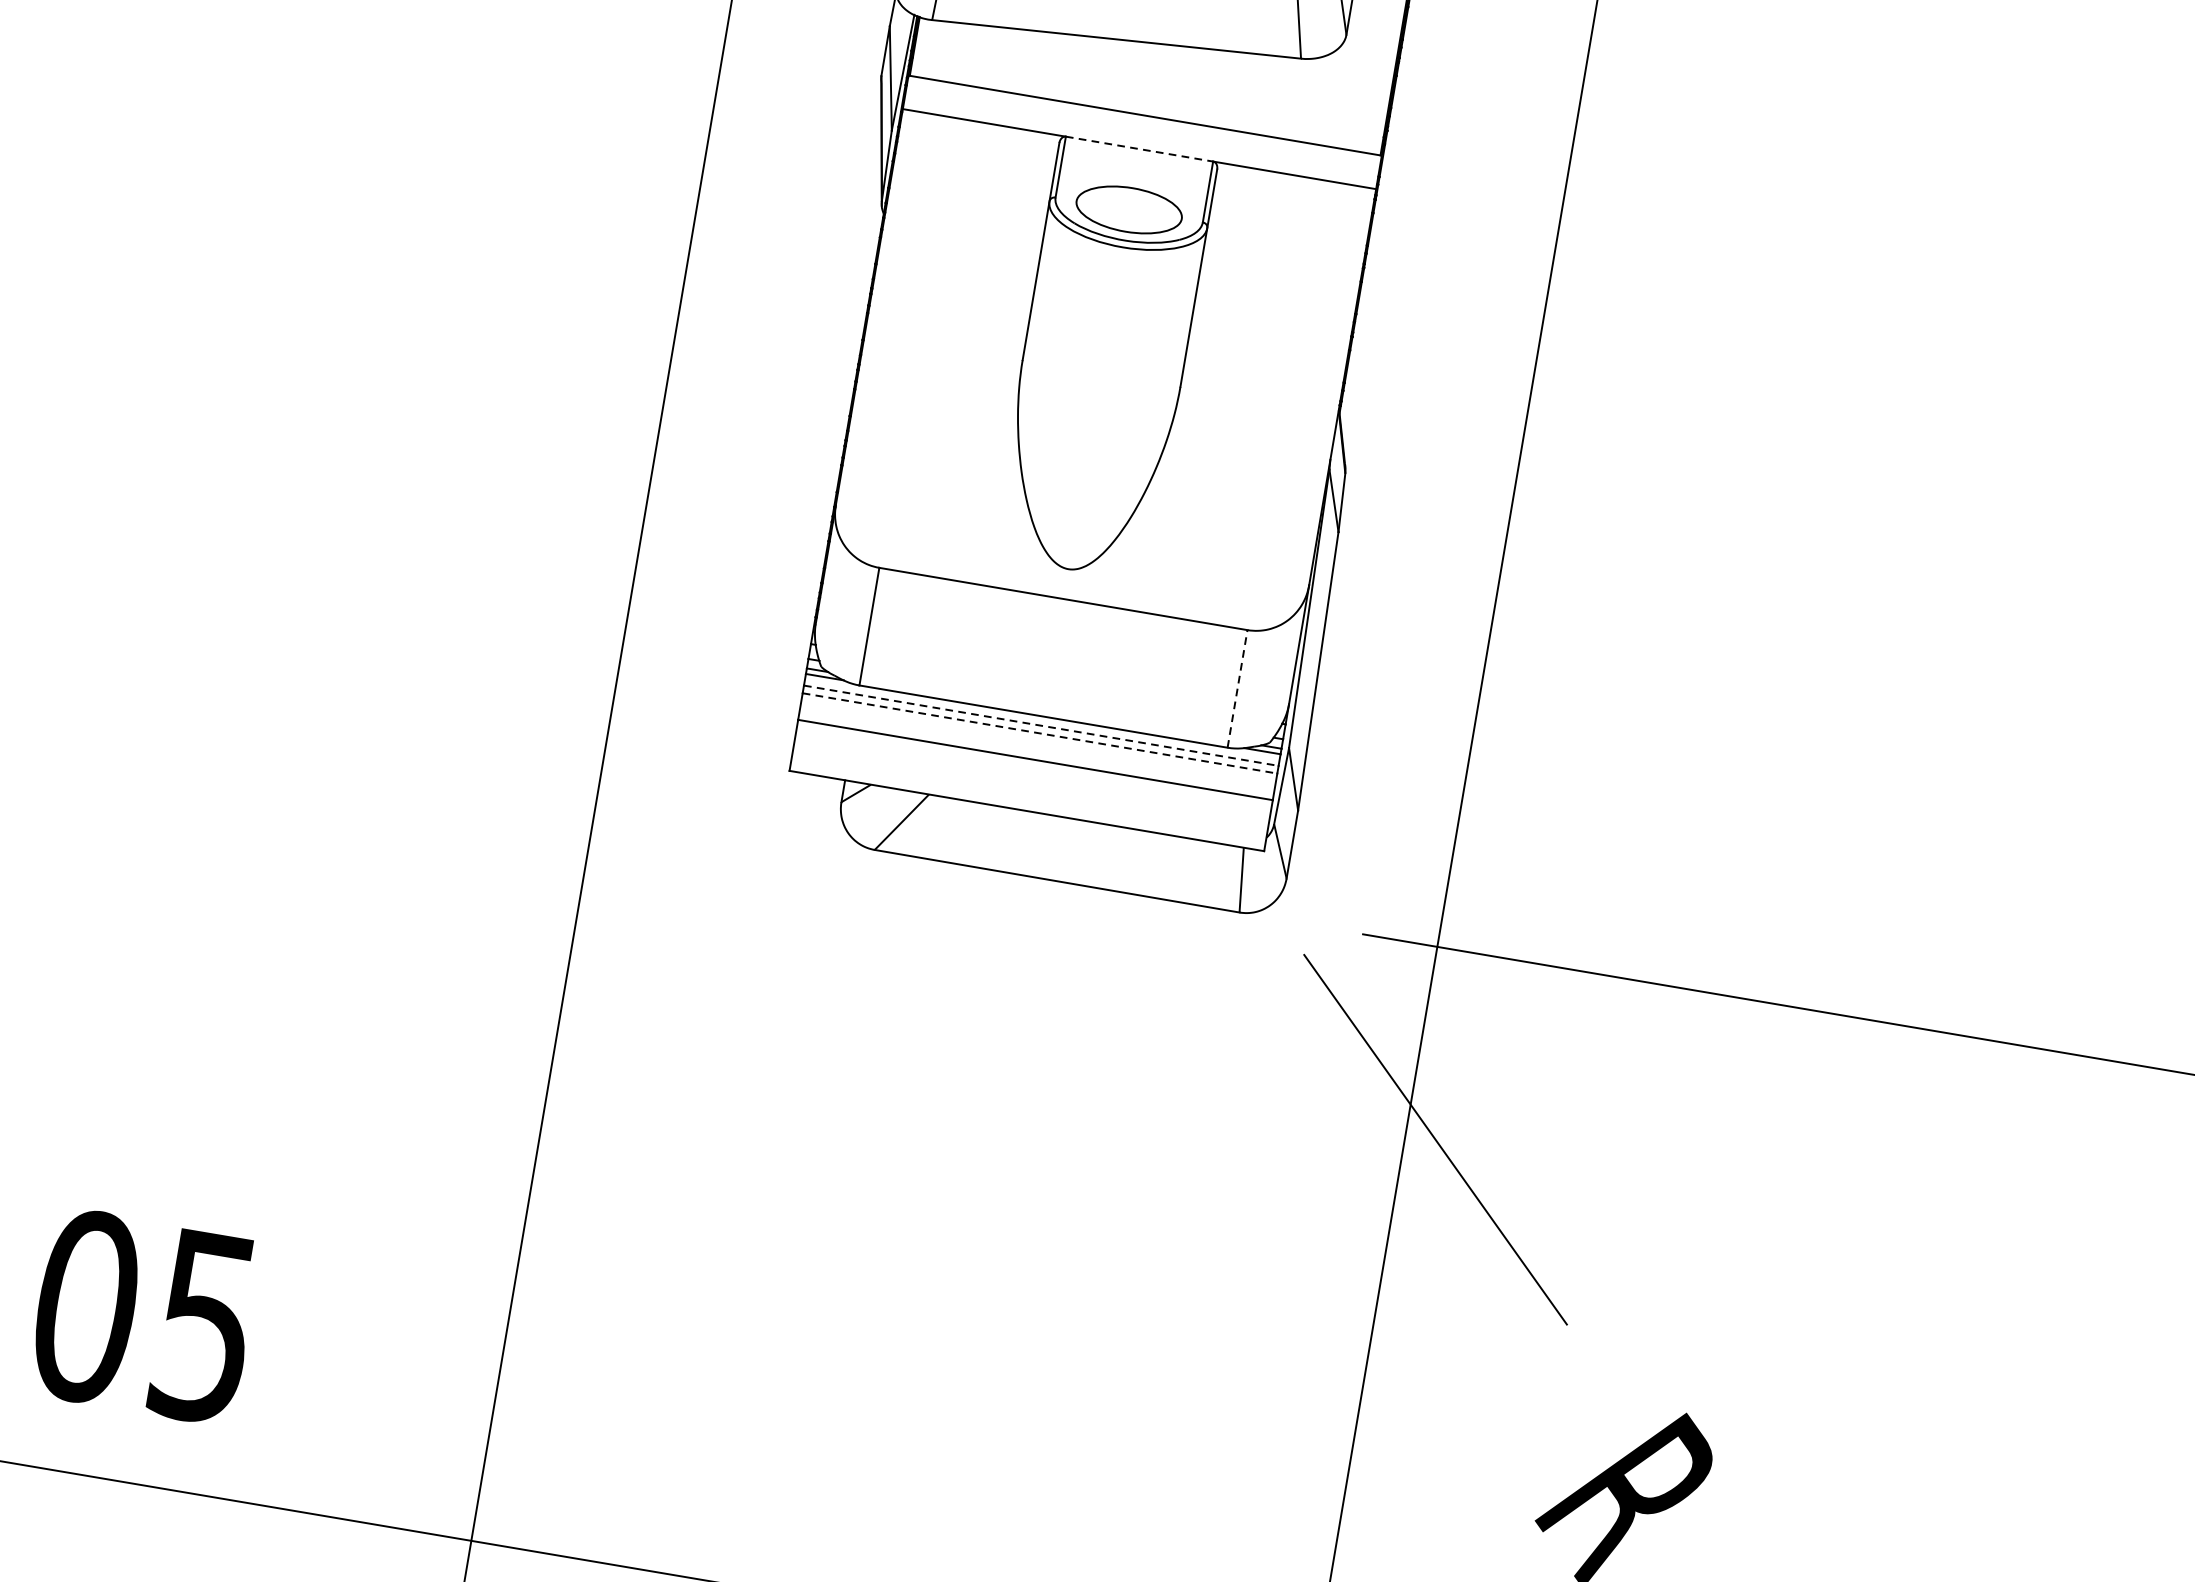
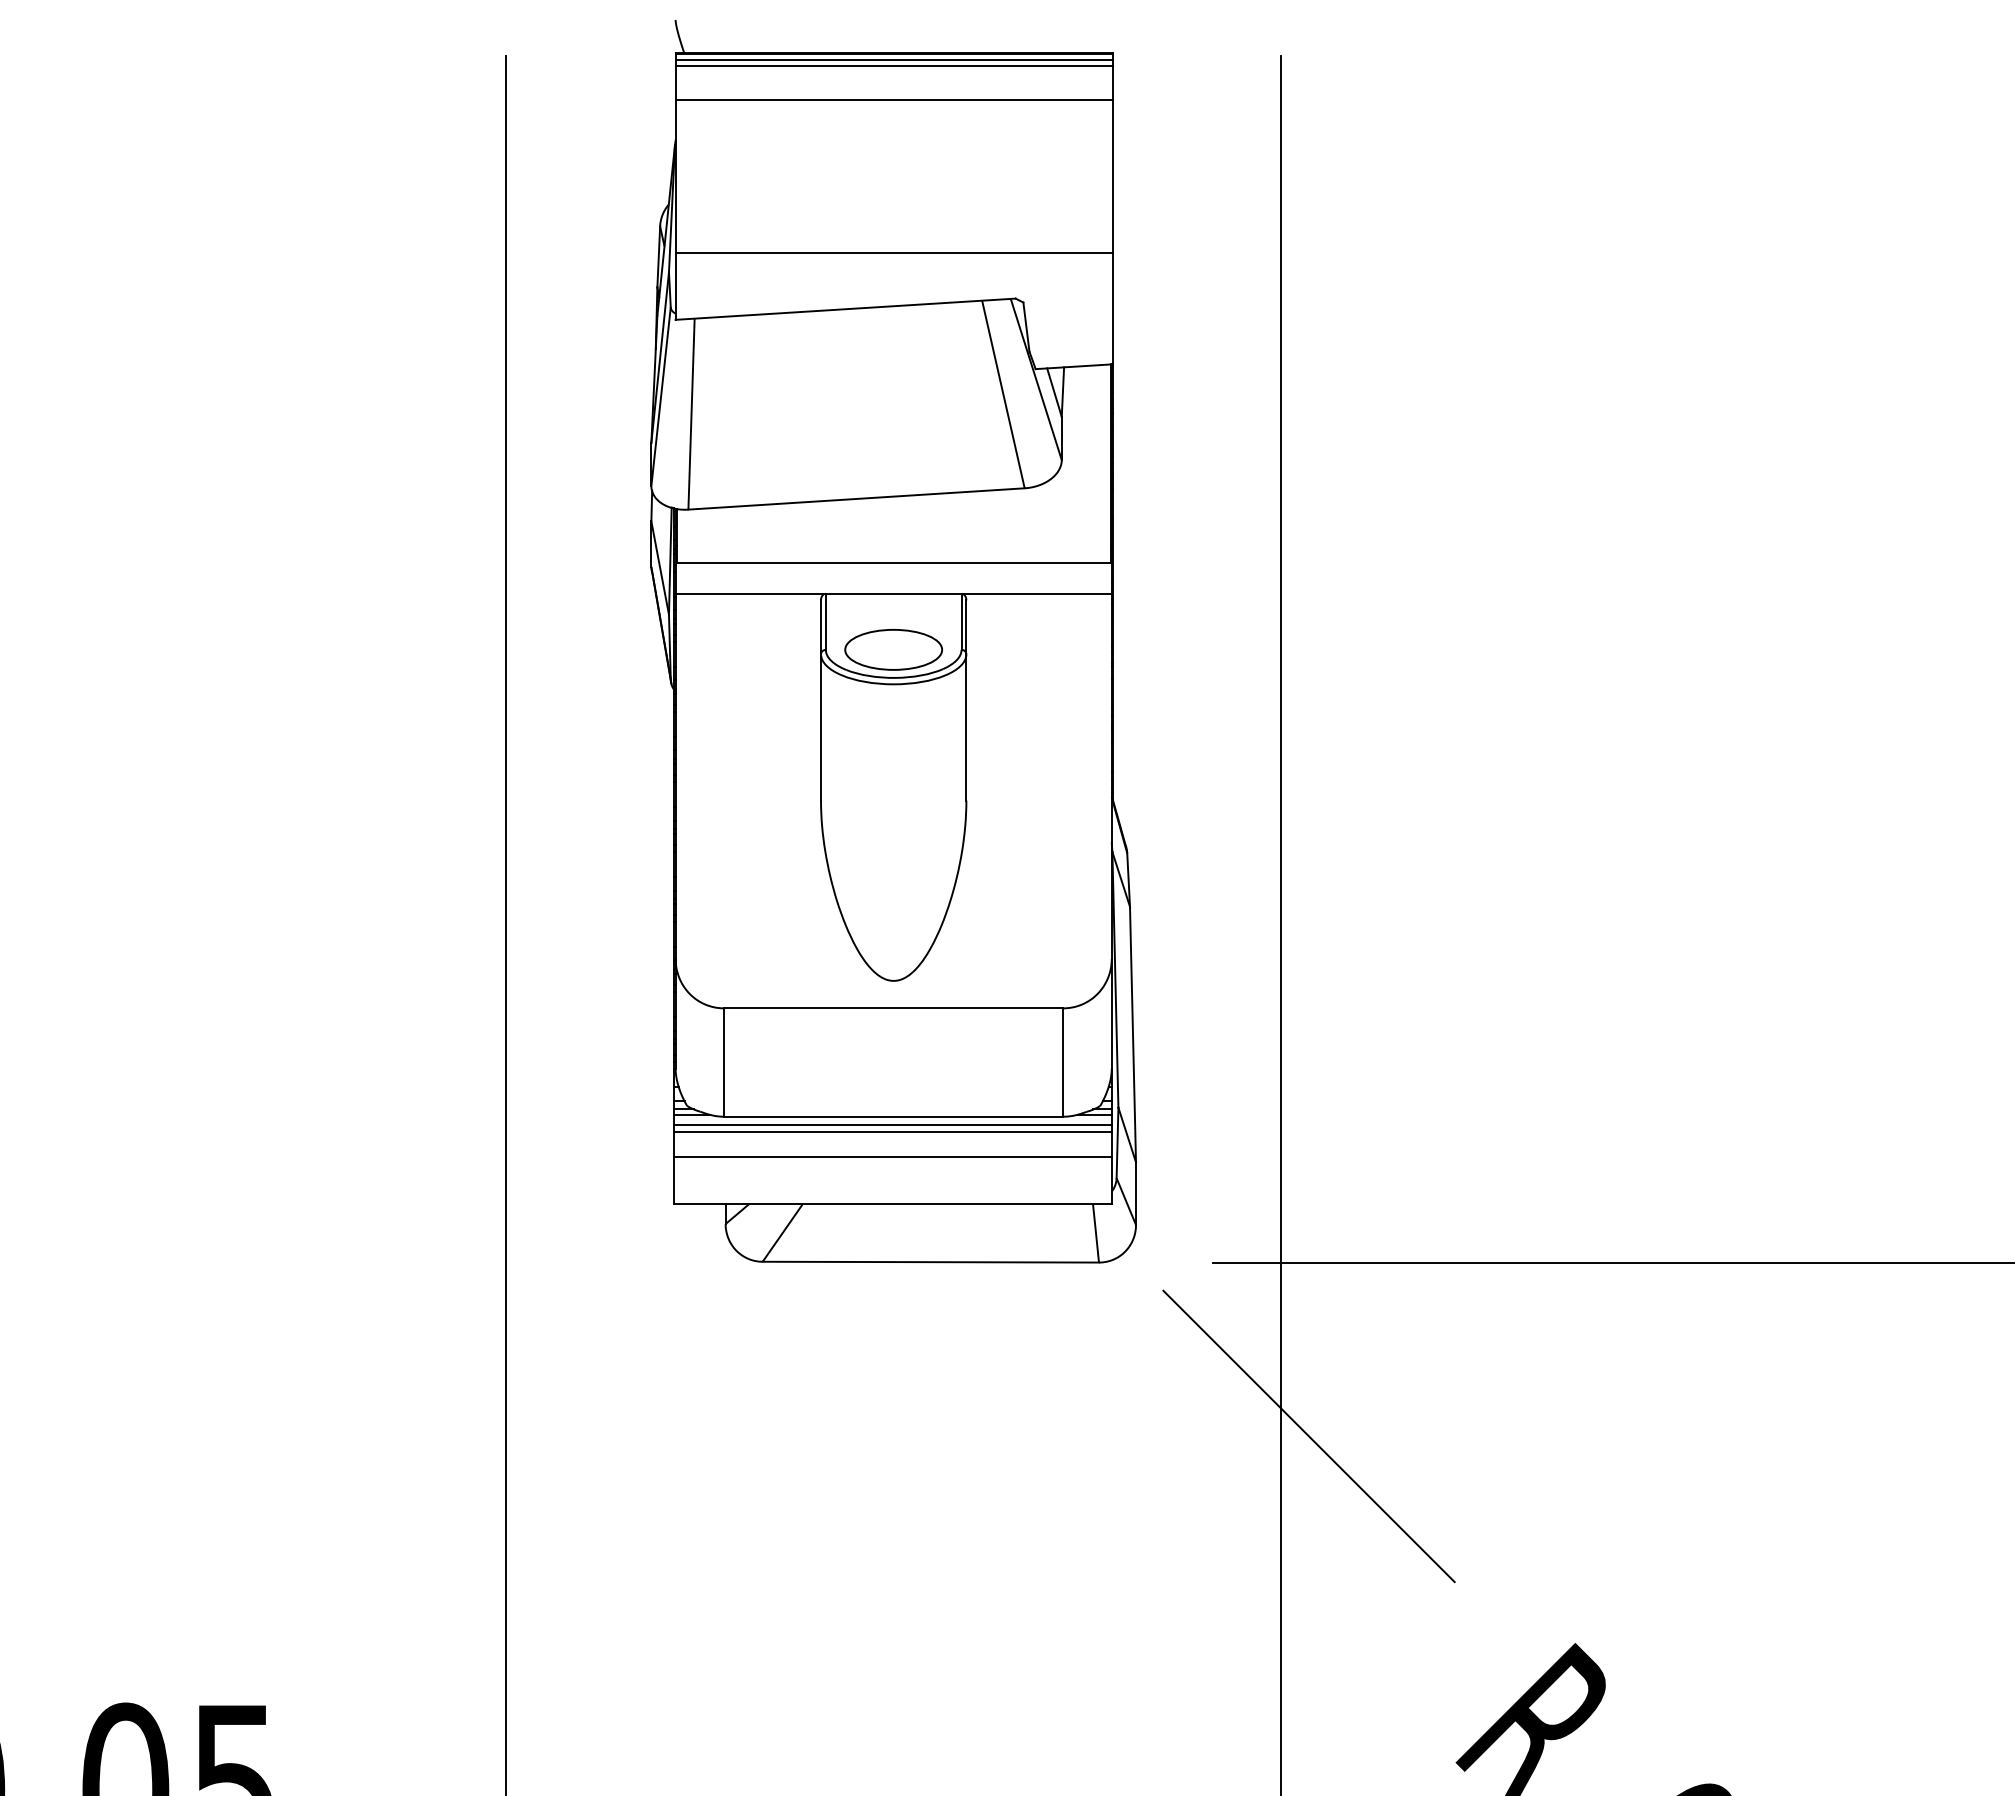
line: (1139, 148) -> (893, 593), dashed -> solid
line: (1237, 688) -> (1063, 1062), dashed -> solid
line: (1041, 726) -> (893, 1125), dashed -> solid
line: (1040, 733) -> (893, 1132), dashed -> solid

